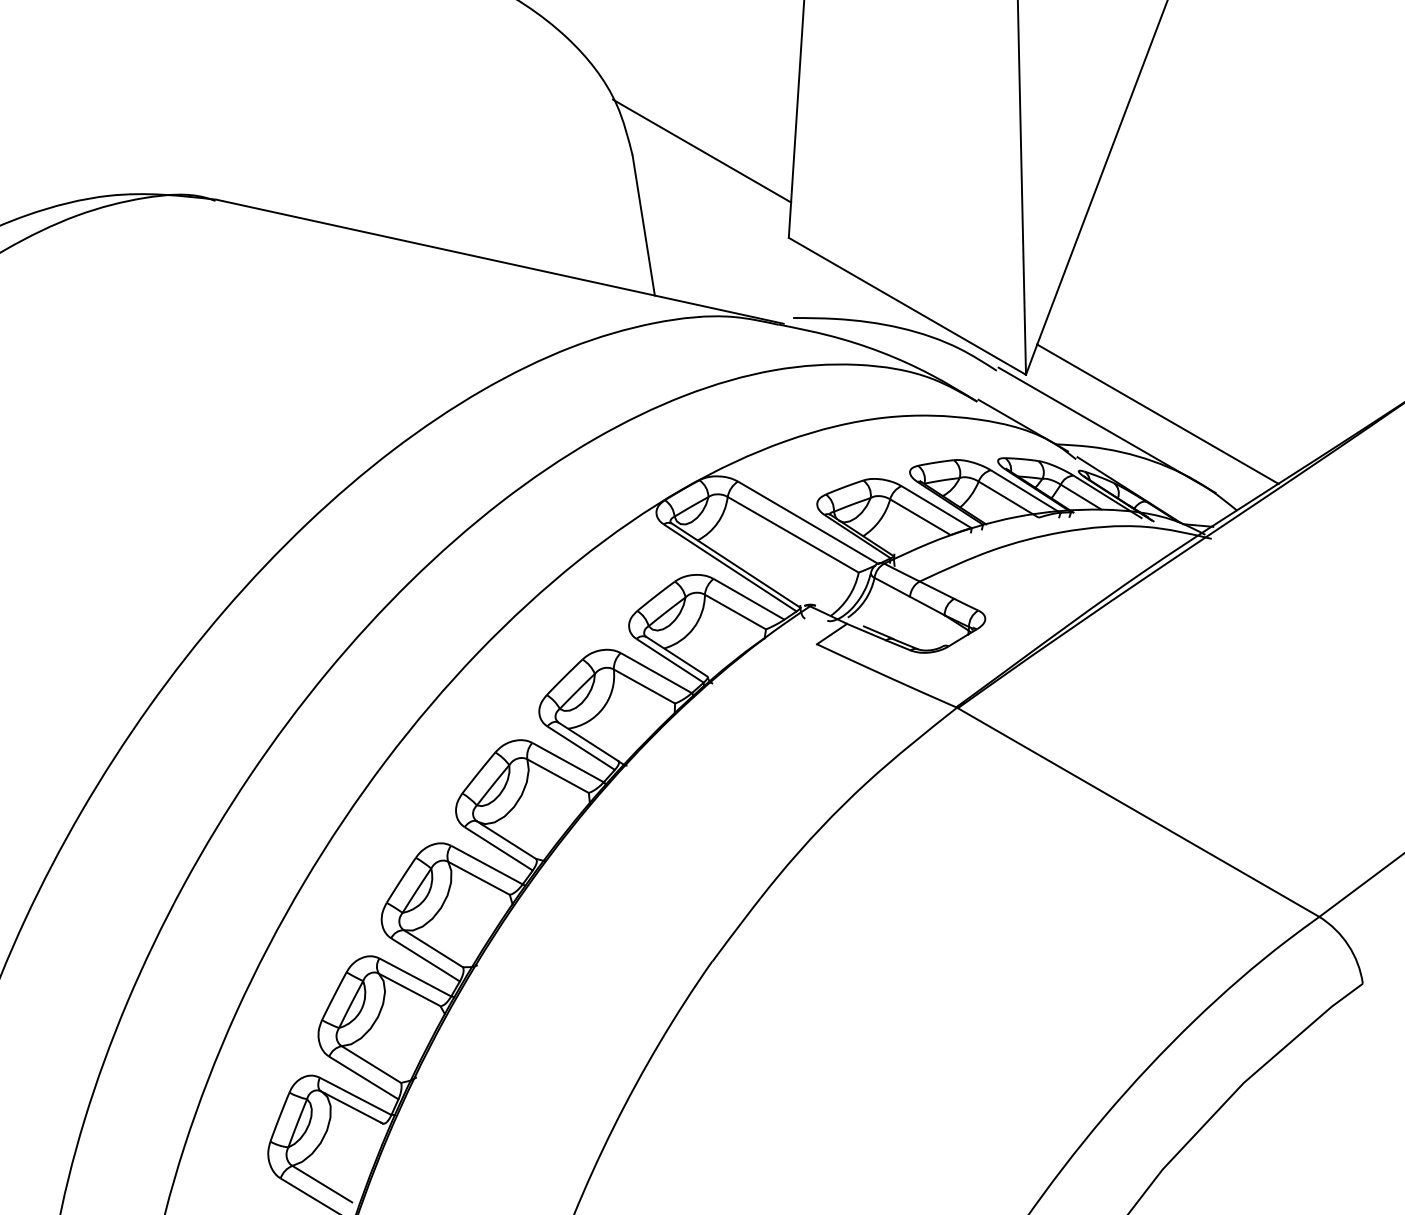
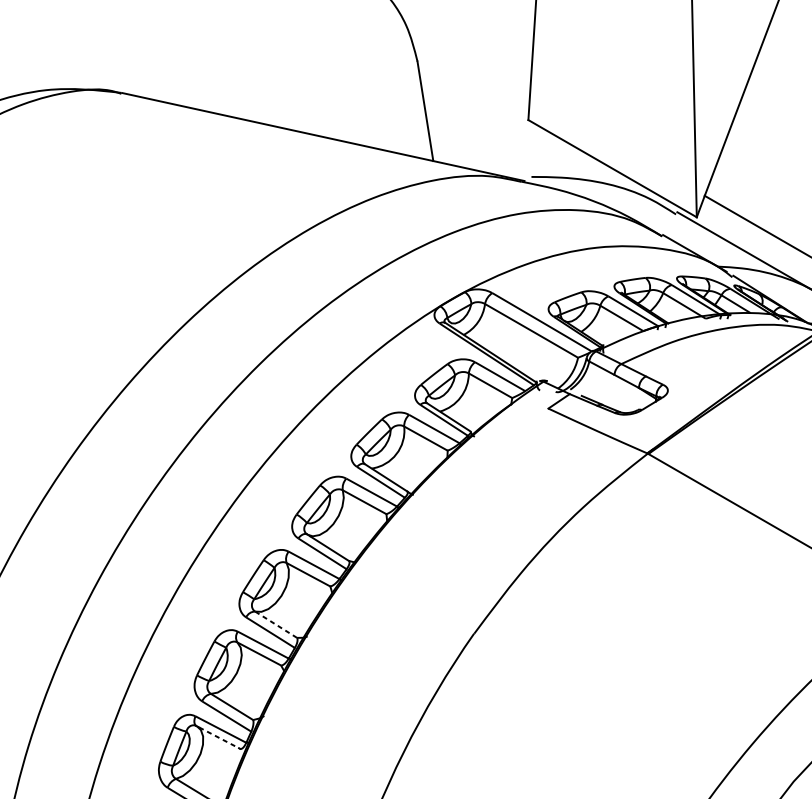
line: (701, 150) -> (466, 58), removed
line: (433, 948) -> (276, 624), solid -> dashed
line: (353, 1108) -> (219, 738), solid -> dashed

